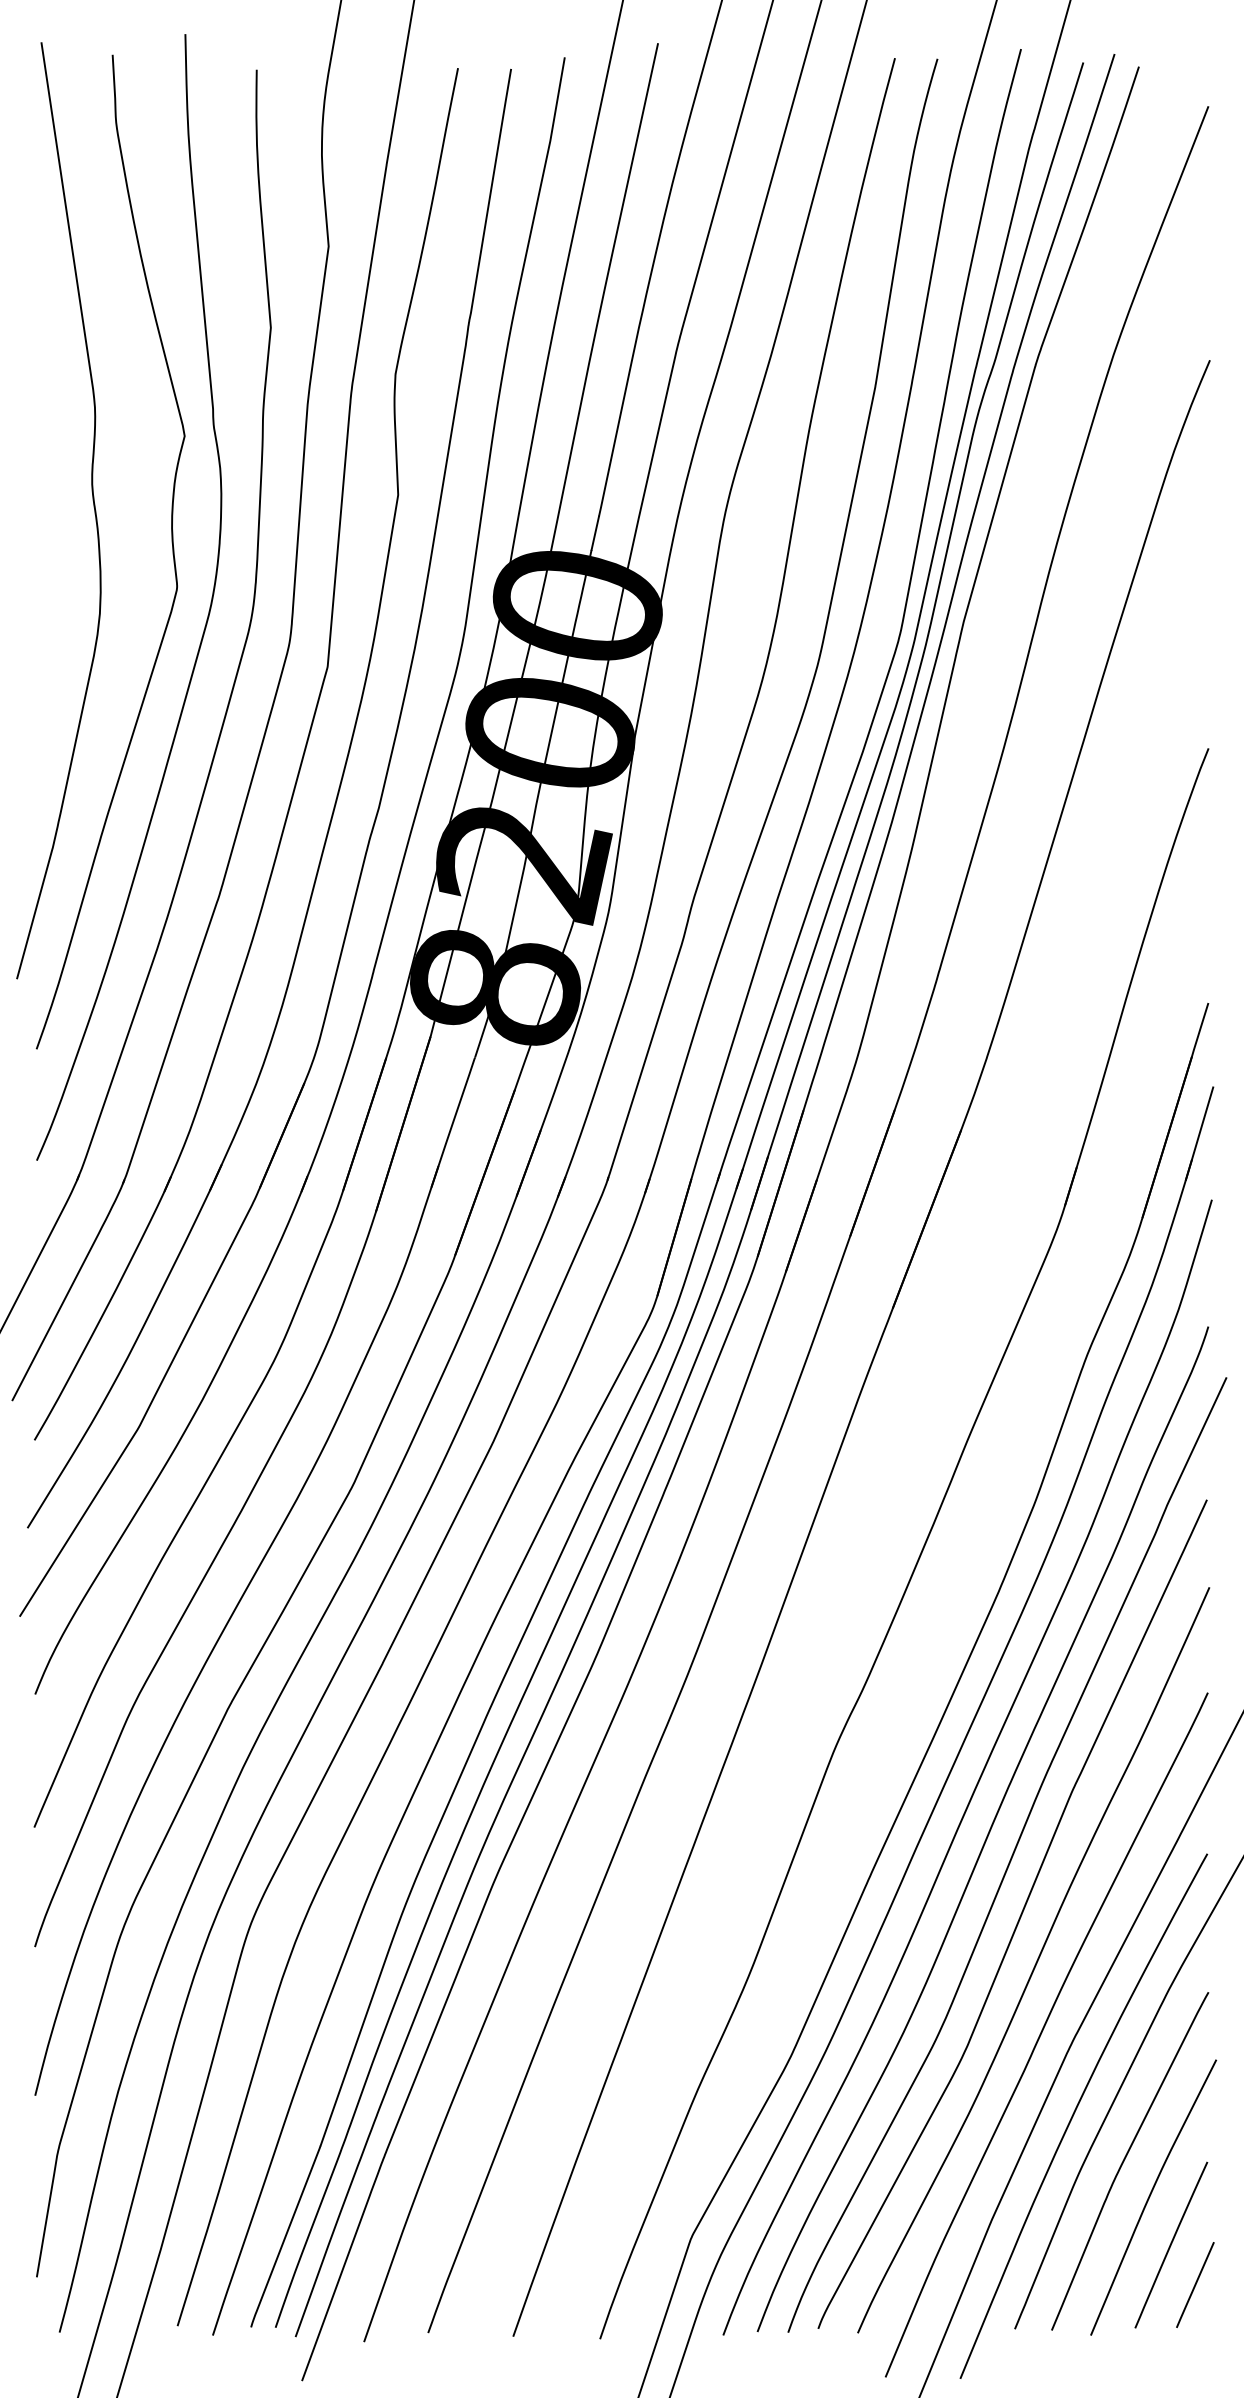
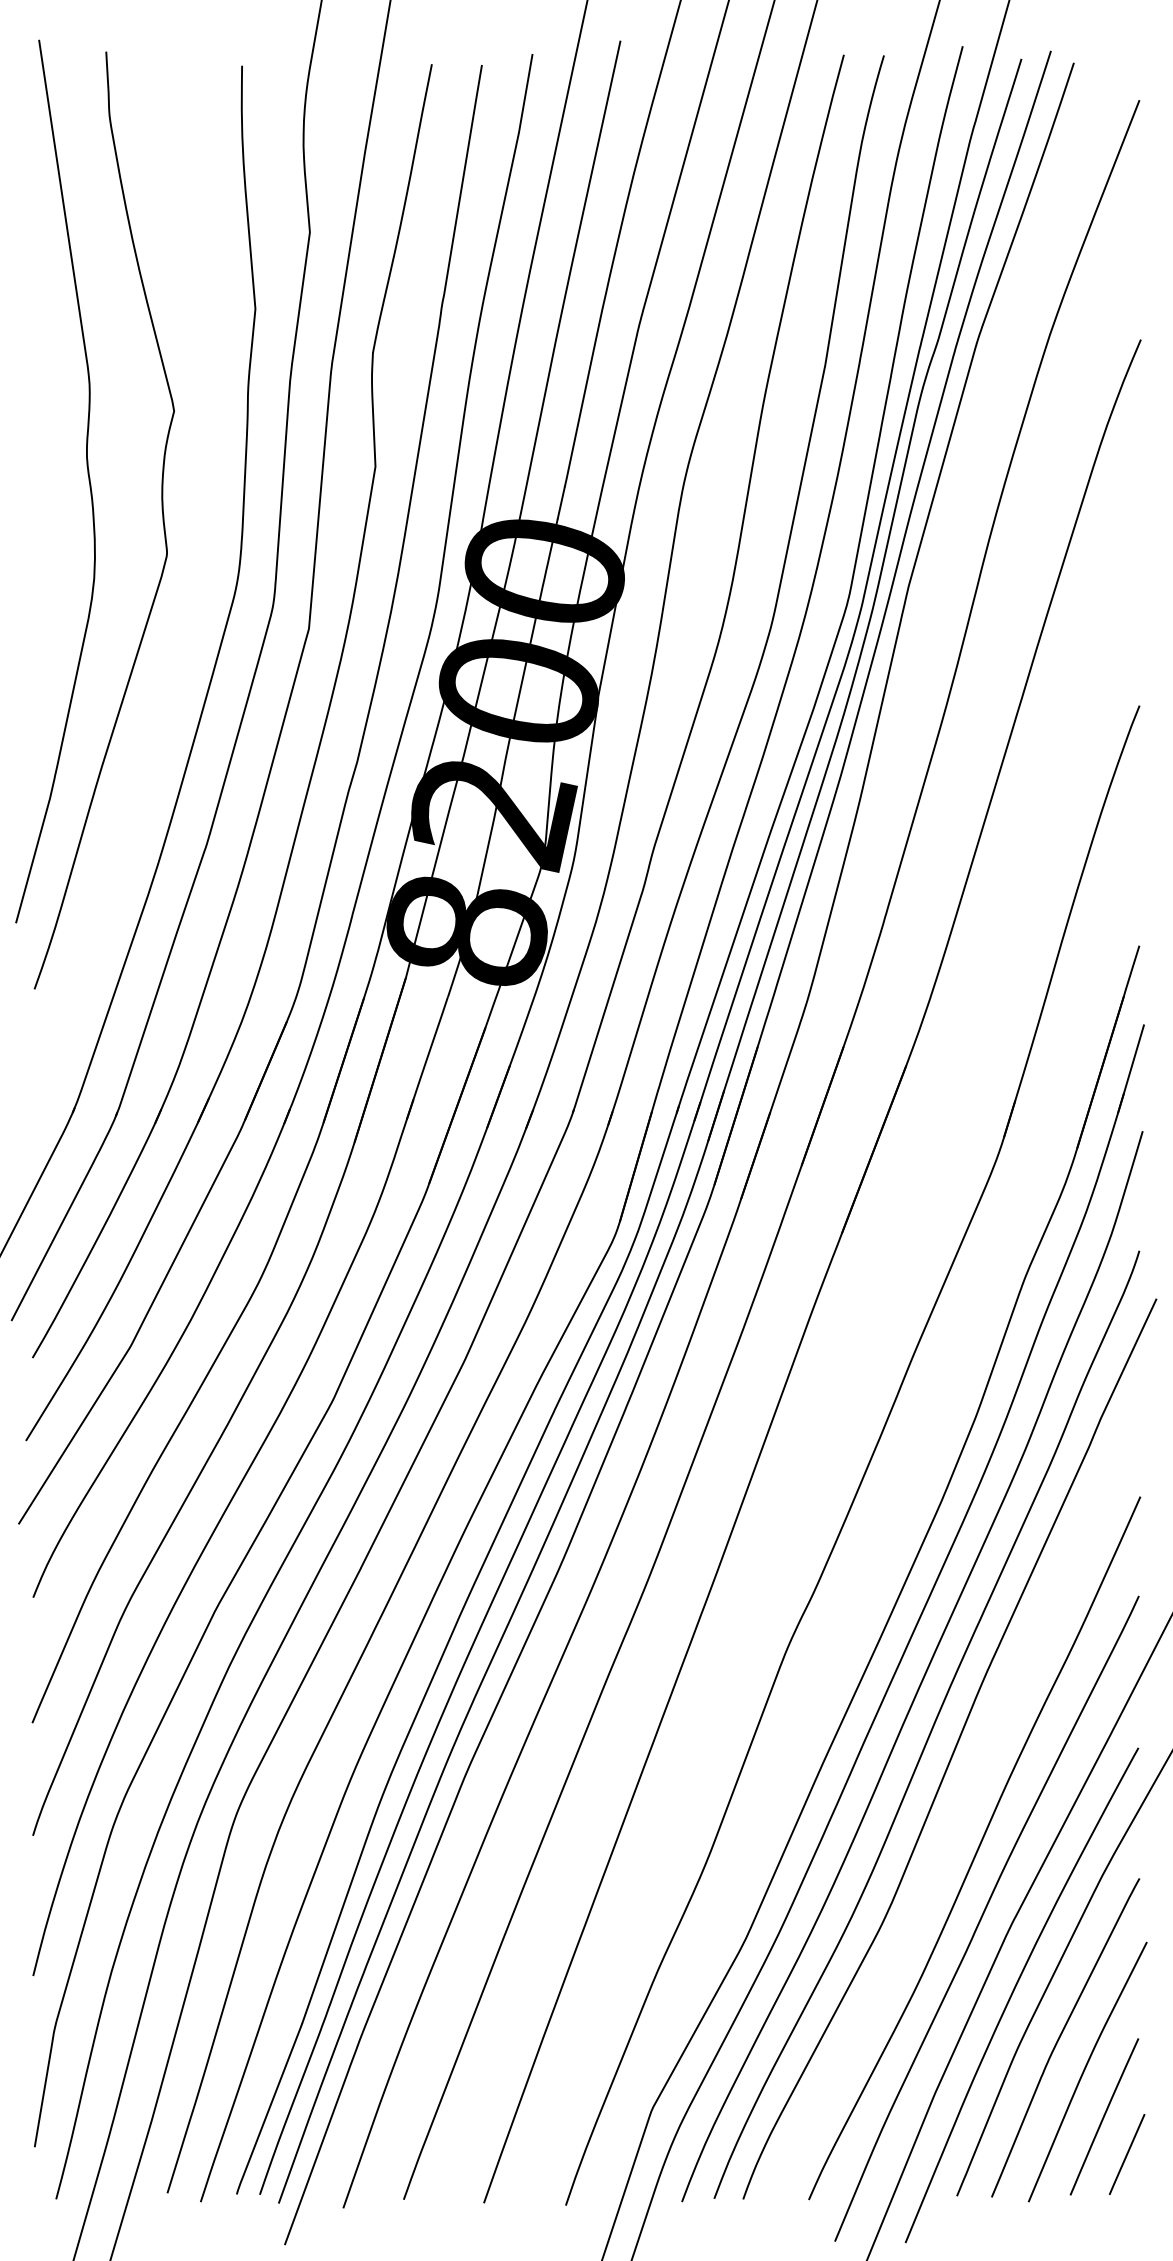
curve: (205, 622) -> (193, 586), removed
curve: (1019, 1916) -> (961, 1807), removed

